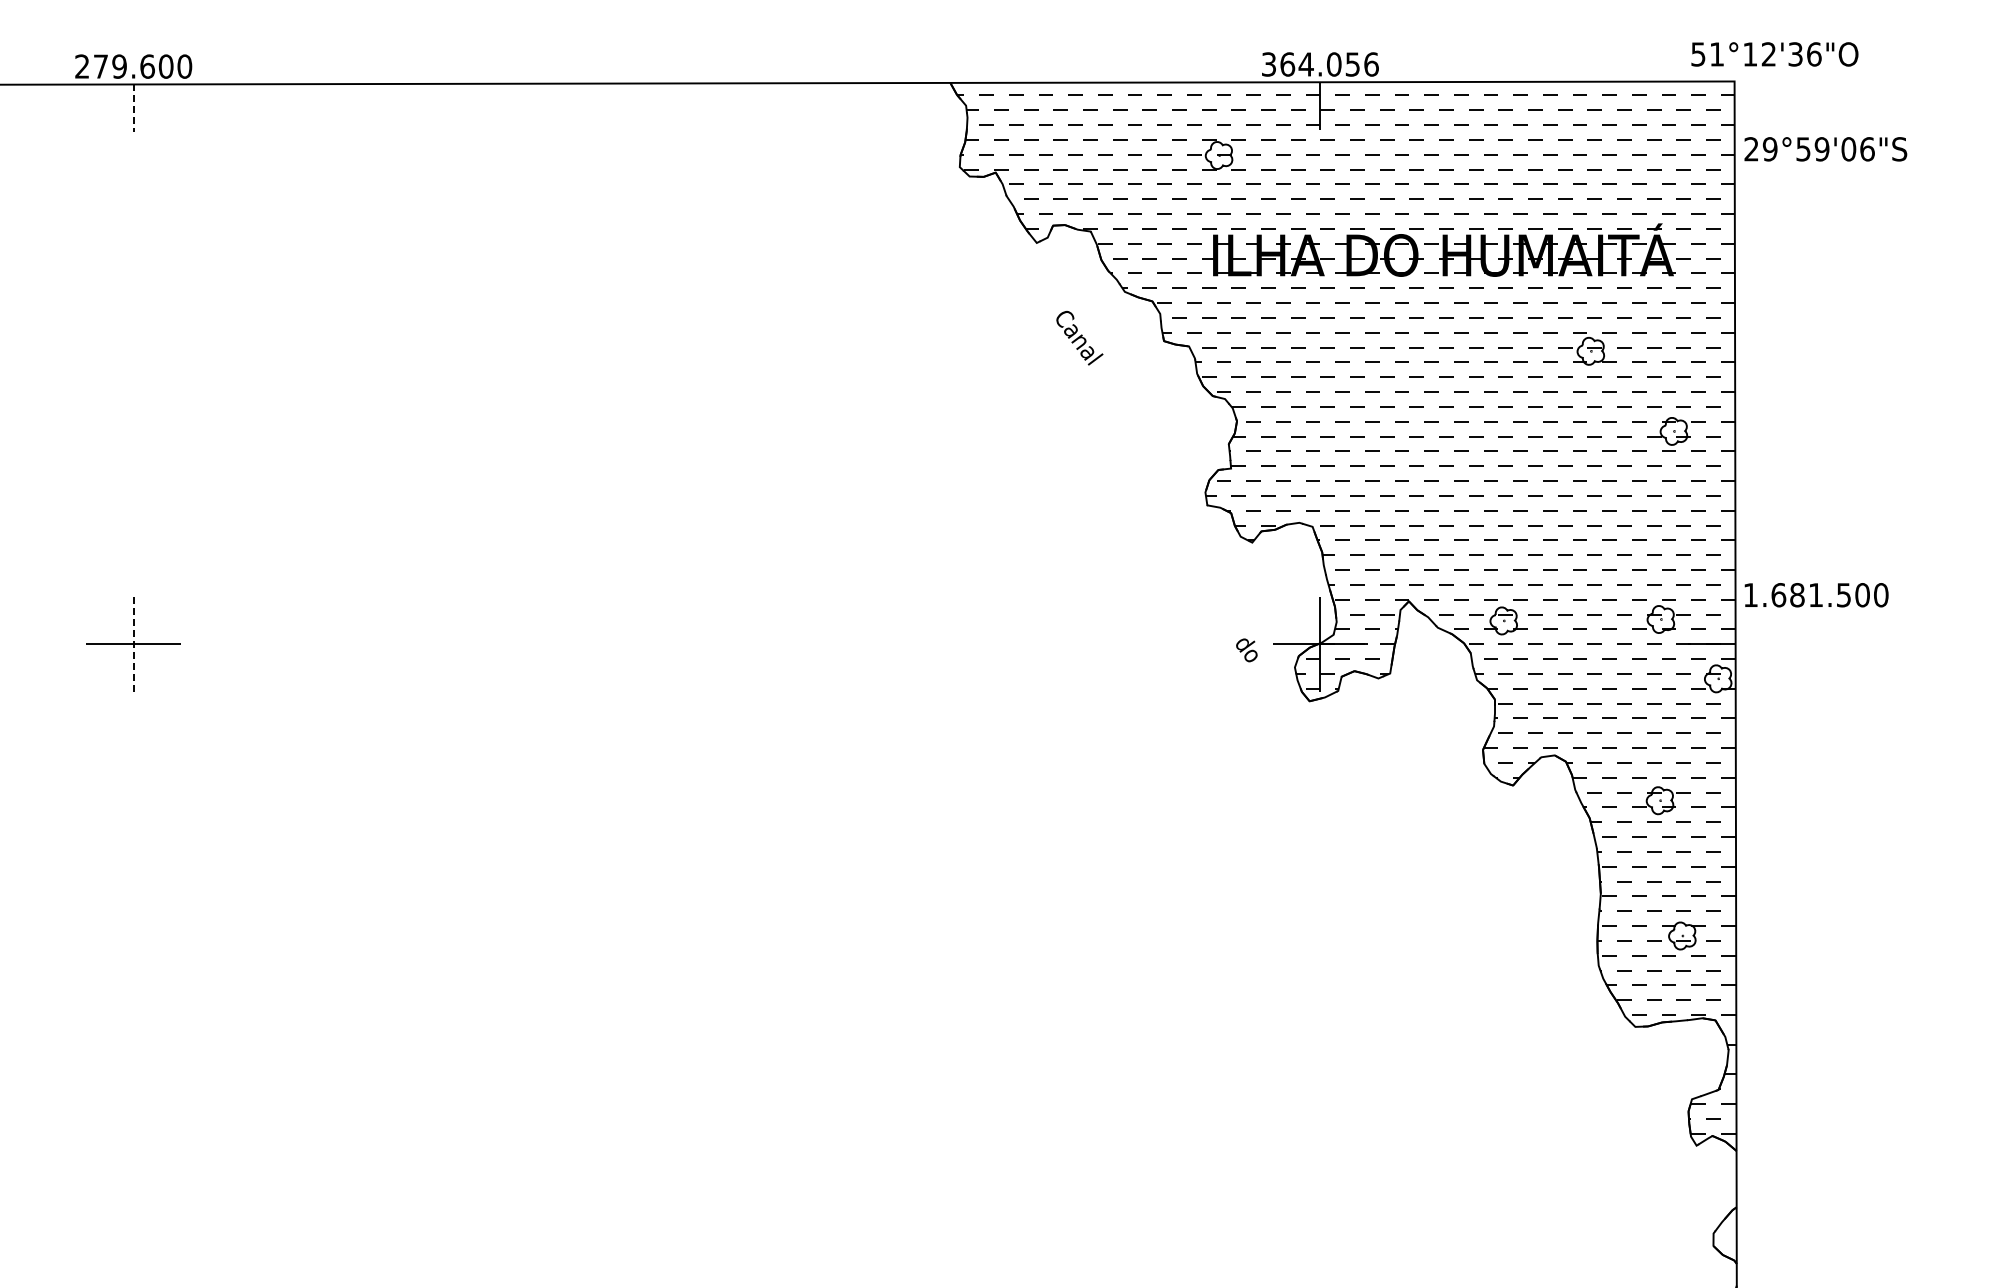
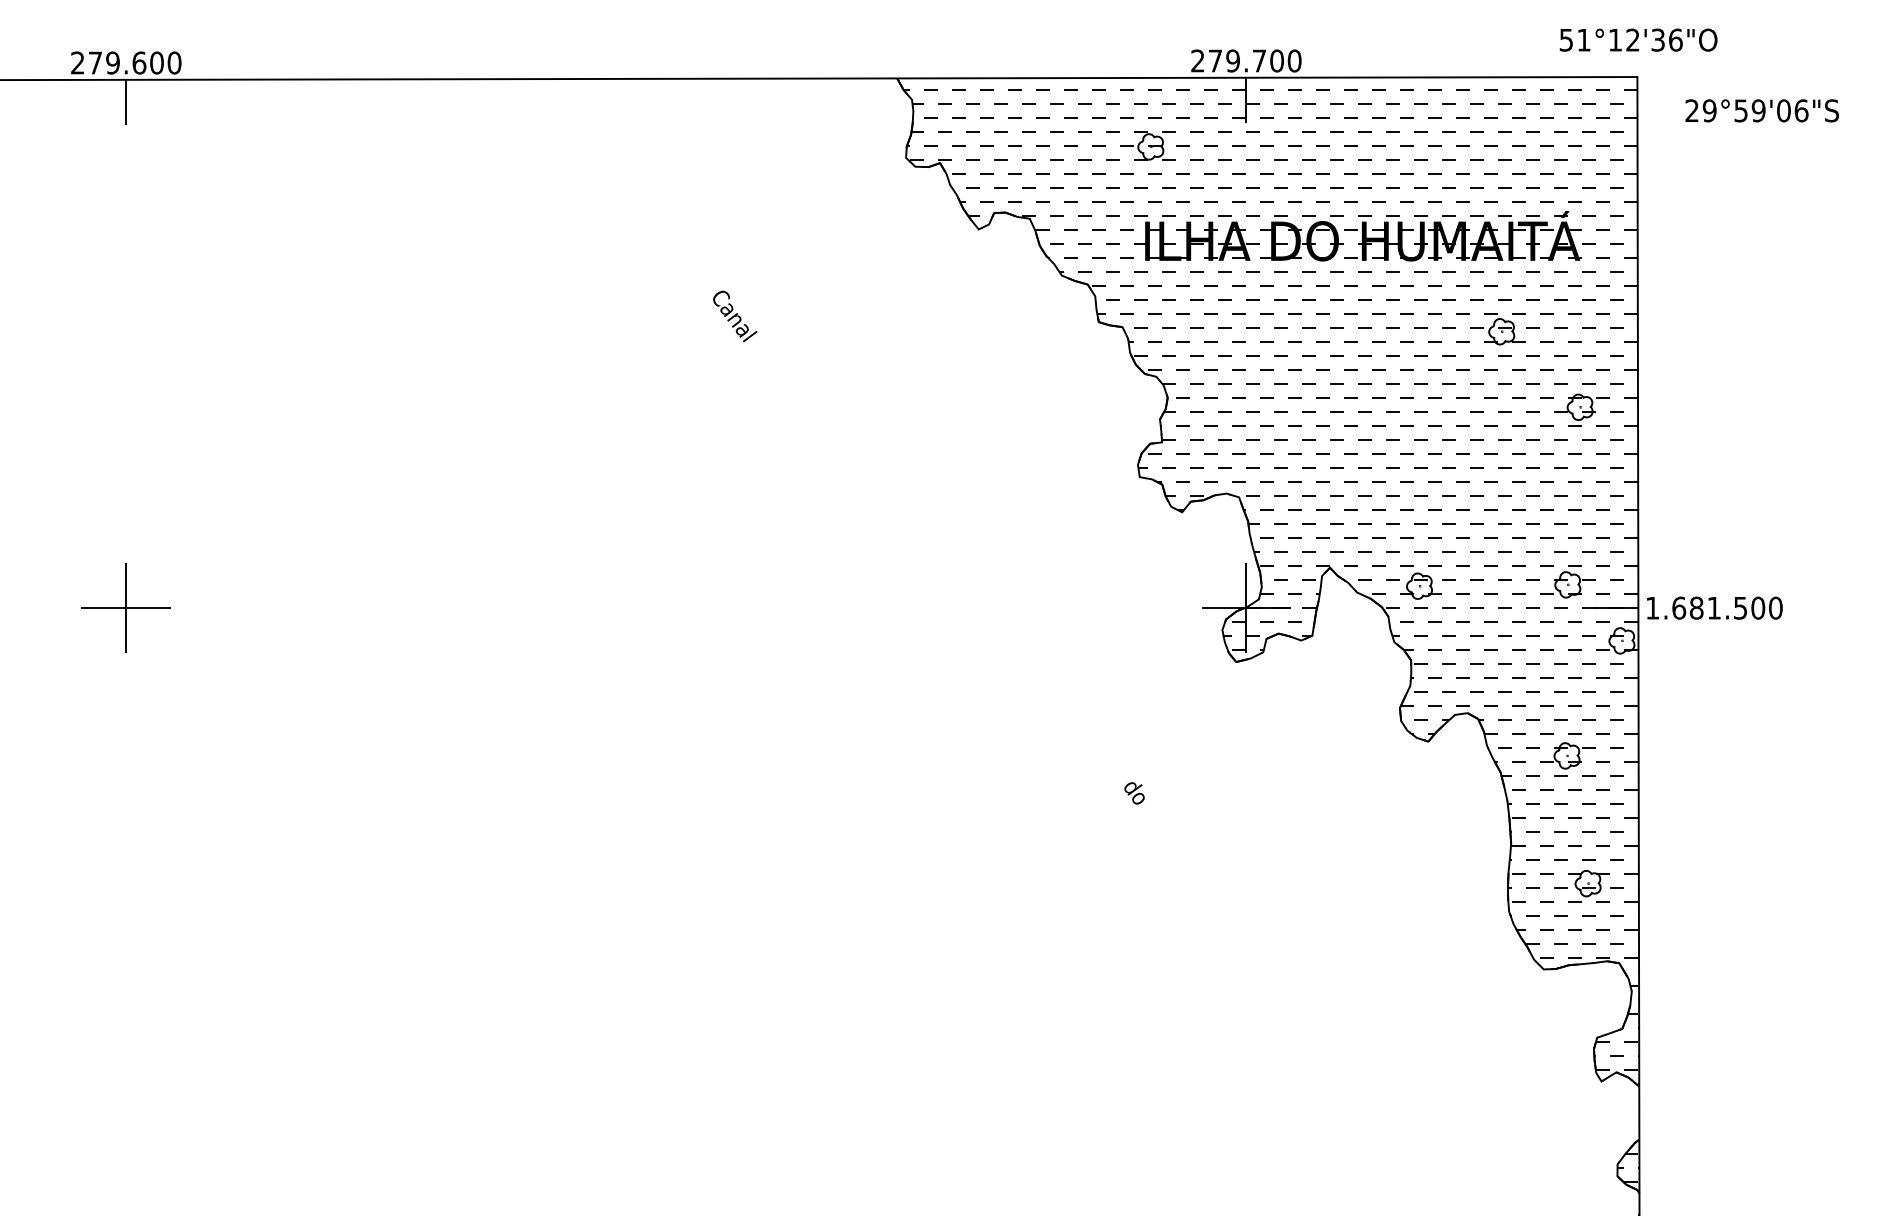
text: (1774, 54) -> (1638, 40), moved
text: (1320, 64) -> (1246, 61), 364.056 -> 279.700
line: (133, 108) -> (126, 102), dashed -> solid
text: (1825, 149) -> (1761, 111), moved
text: (1079, 338) -> (734, 316), moved
text: (1816, 595) -> (1714, 608), moved
line: (133, 644) -> (126, 608), dashed -> solid
text: (1246, 650) -> (1134, 793), moved
hatch: (1724, 1229) -> (1627, 1160), added

